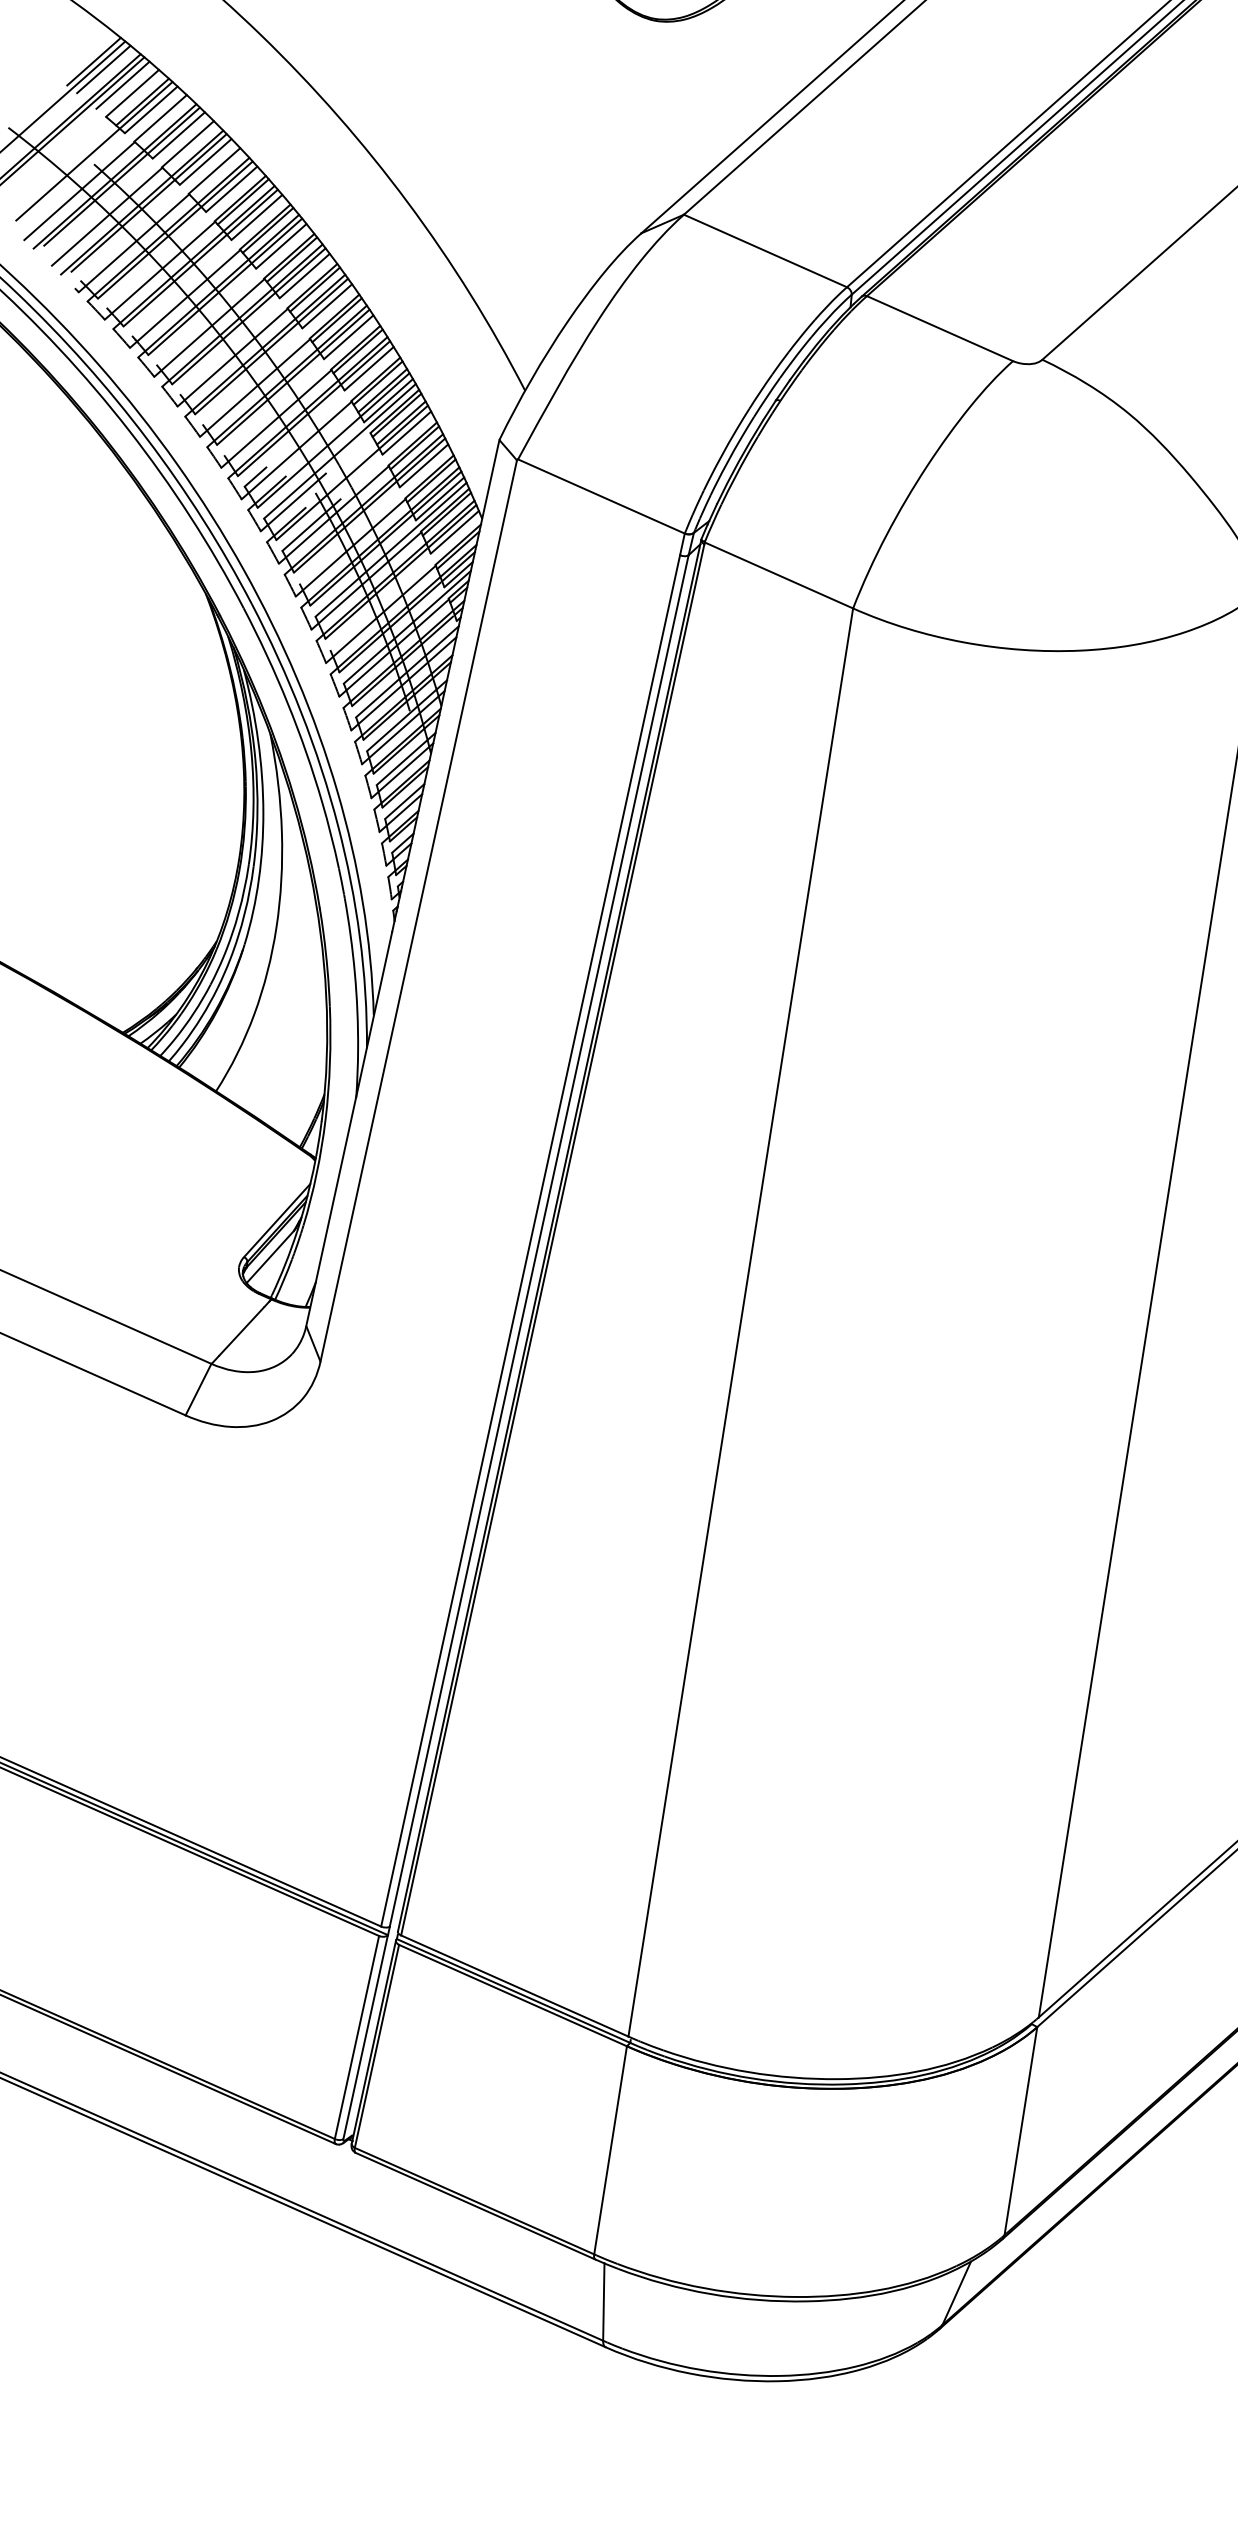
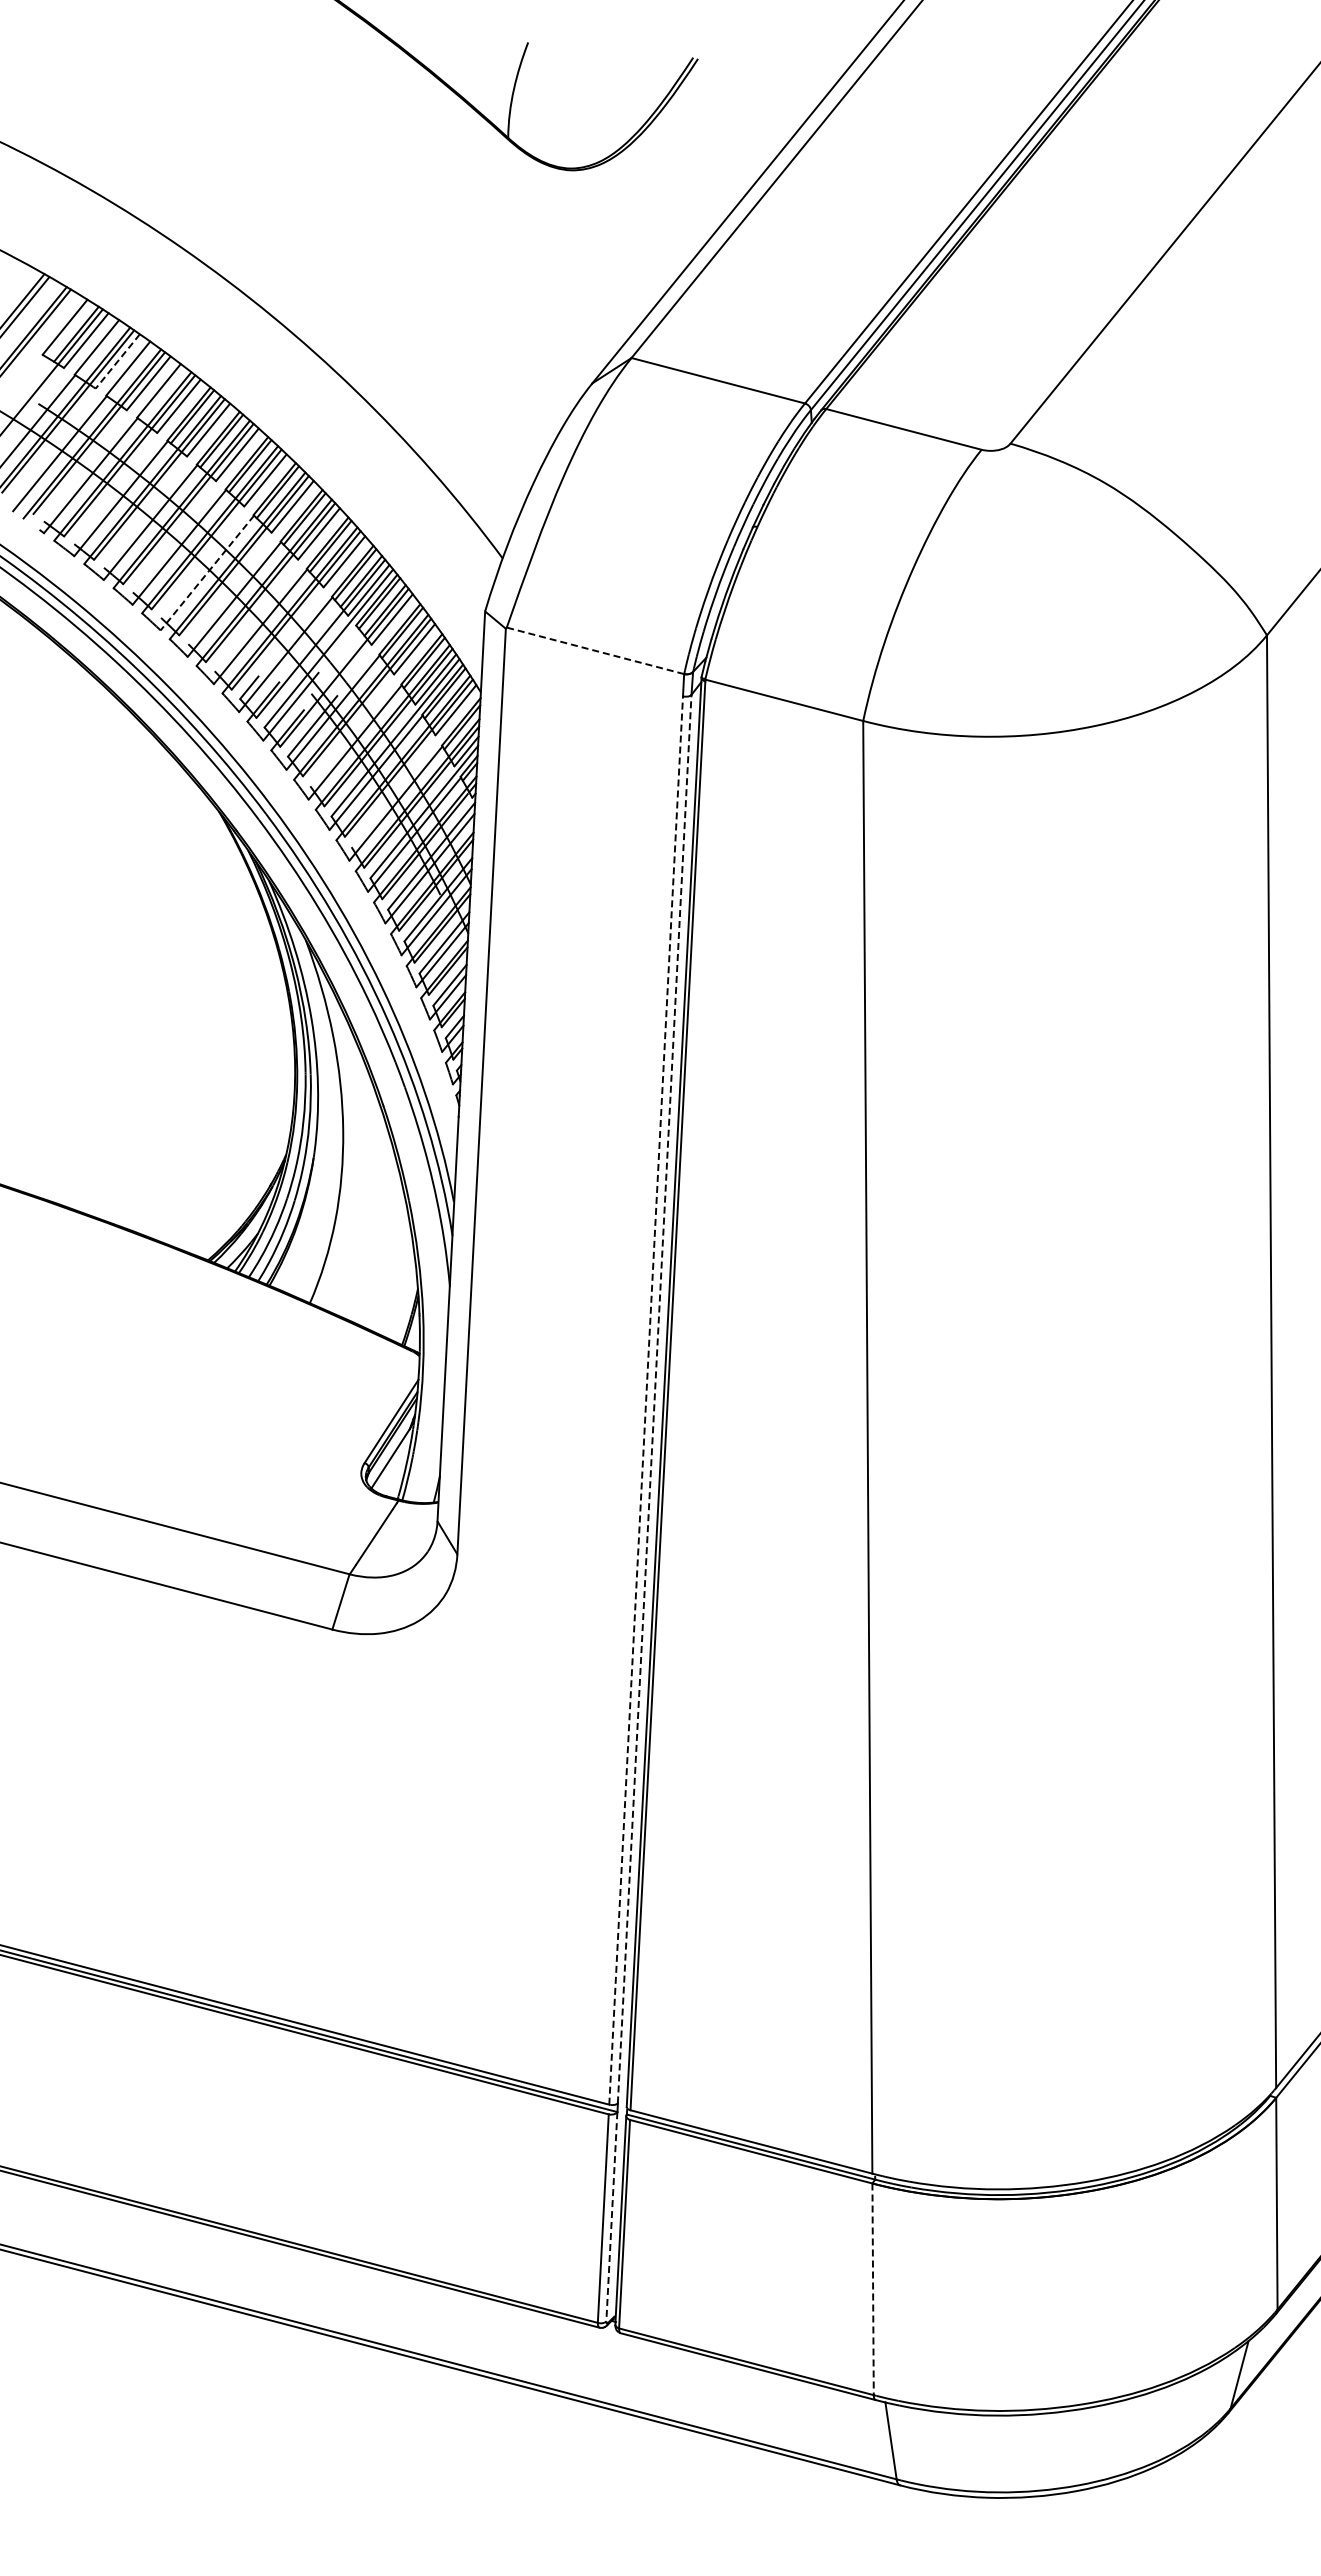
line: (103, 69) -> (32, 308), removed
line: (122, 84) -> (53, 320), removed
line: (178, 135) -> (117, 361), solid -> dashed
line: (232, 358) -> (207, 573), solid -> dashed
line: (601, 496) -> (595, 650), solid -> dashed
line: (531, 1239) -> (646, 1399), solid -> dashed
line: (539, 1240) -> (654, 1398), solid -> dashed
line: (365, 2036) -> (611, 2216), solid -> dashed
line: (610, 2150) -> (873, 2289), solid -> dashed

